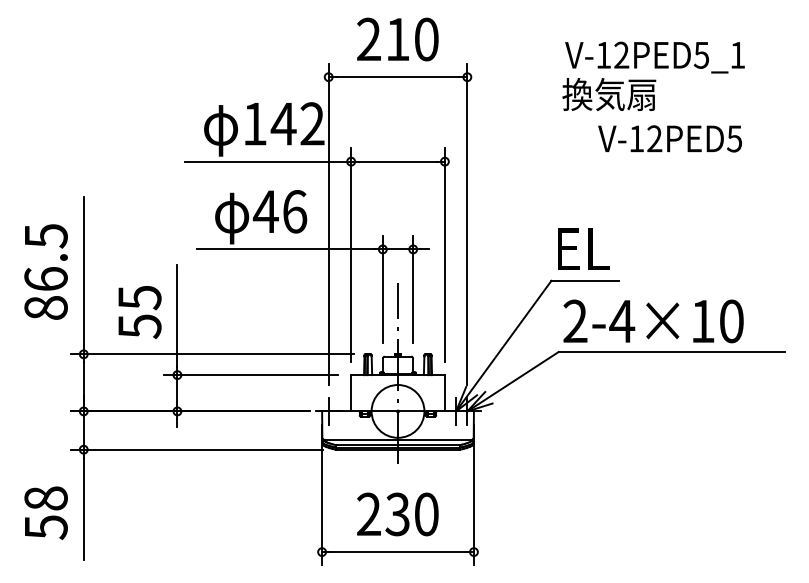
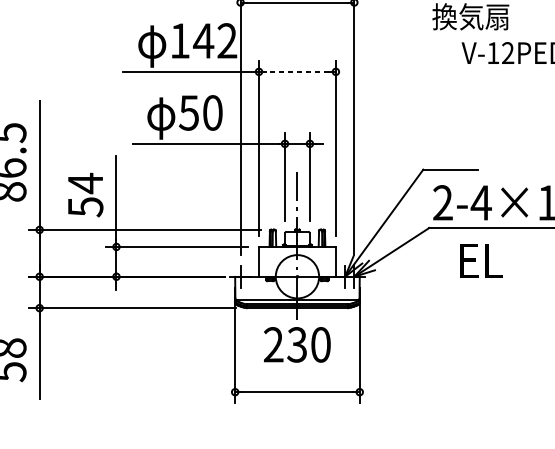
line: (398, 161) -> (297, 71), solid -> dashed
text: (279, 211) -> (200, 112), 46 -> 50
text: (583, 248) -> (481, 260), moved
text: (139, 297) -> (85, 183), 55 -> 54
text: (397, 514) -> (297, 344), moved

